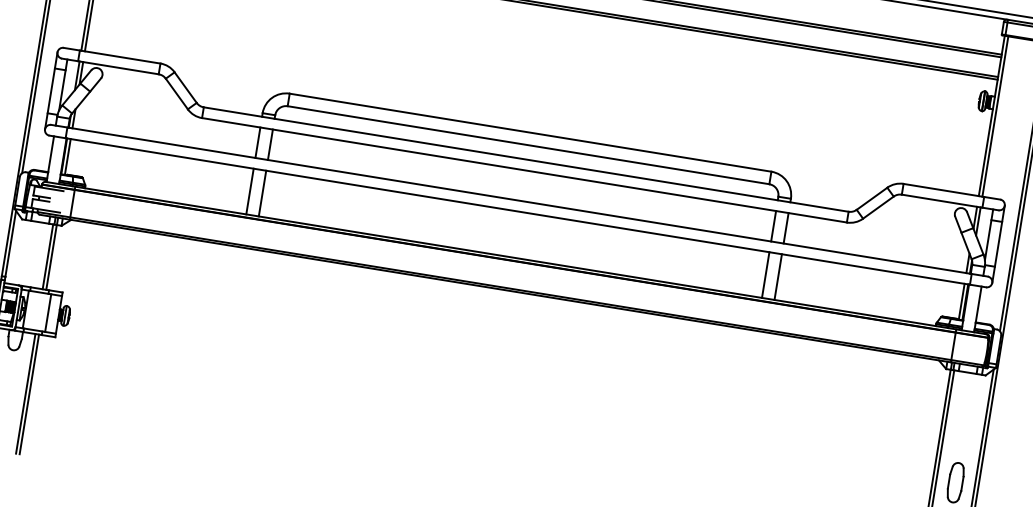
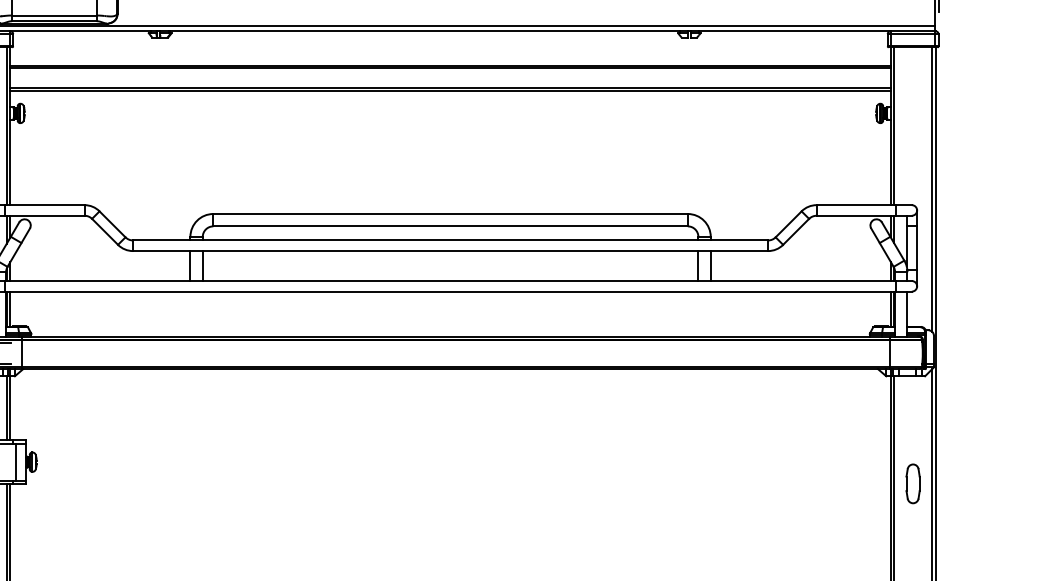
line: (250, 190) -> (190, 313), removed
line: (262, 192) -> (202, 313), removed
line: (765, 274) -> (698, 313), removed
line: (778, 276) -> (710, 313), removed

